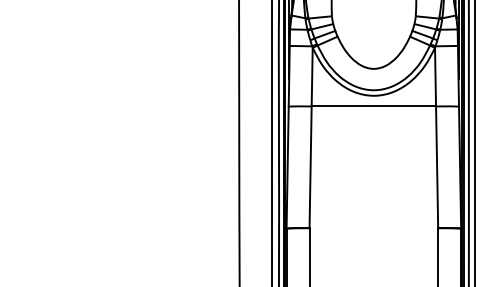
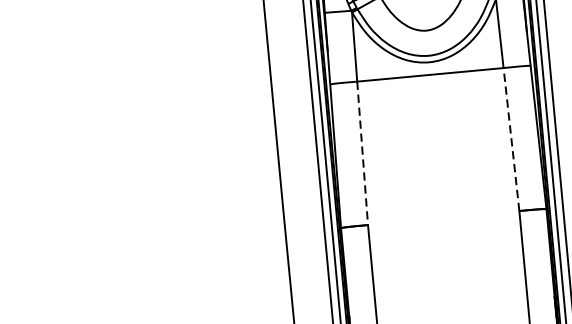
line: (310, 167) -> (362, 153), solid -> dashed
line: (437, 167) -> (511, 139), solid -> dashed

